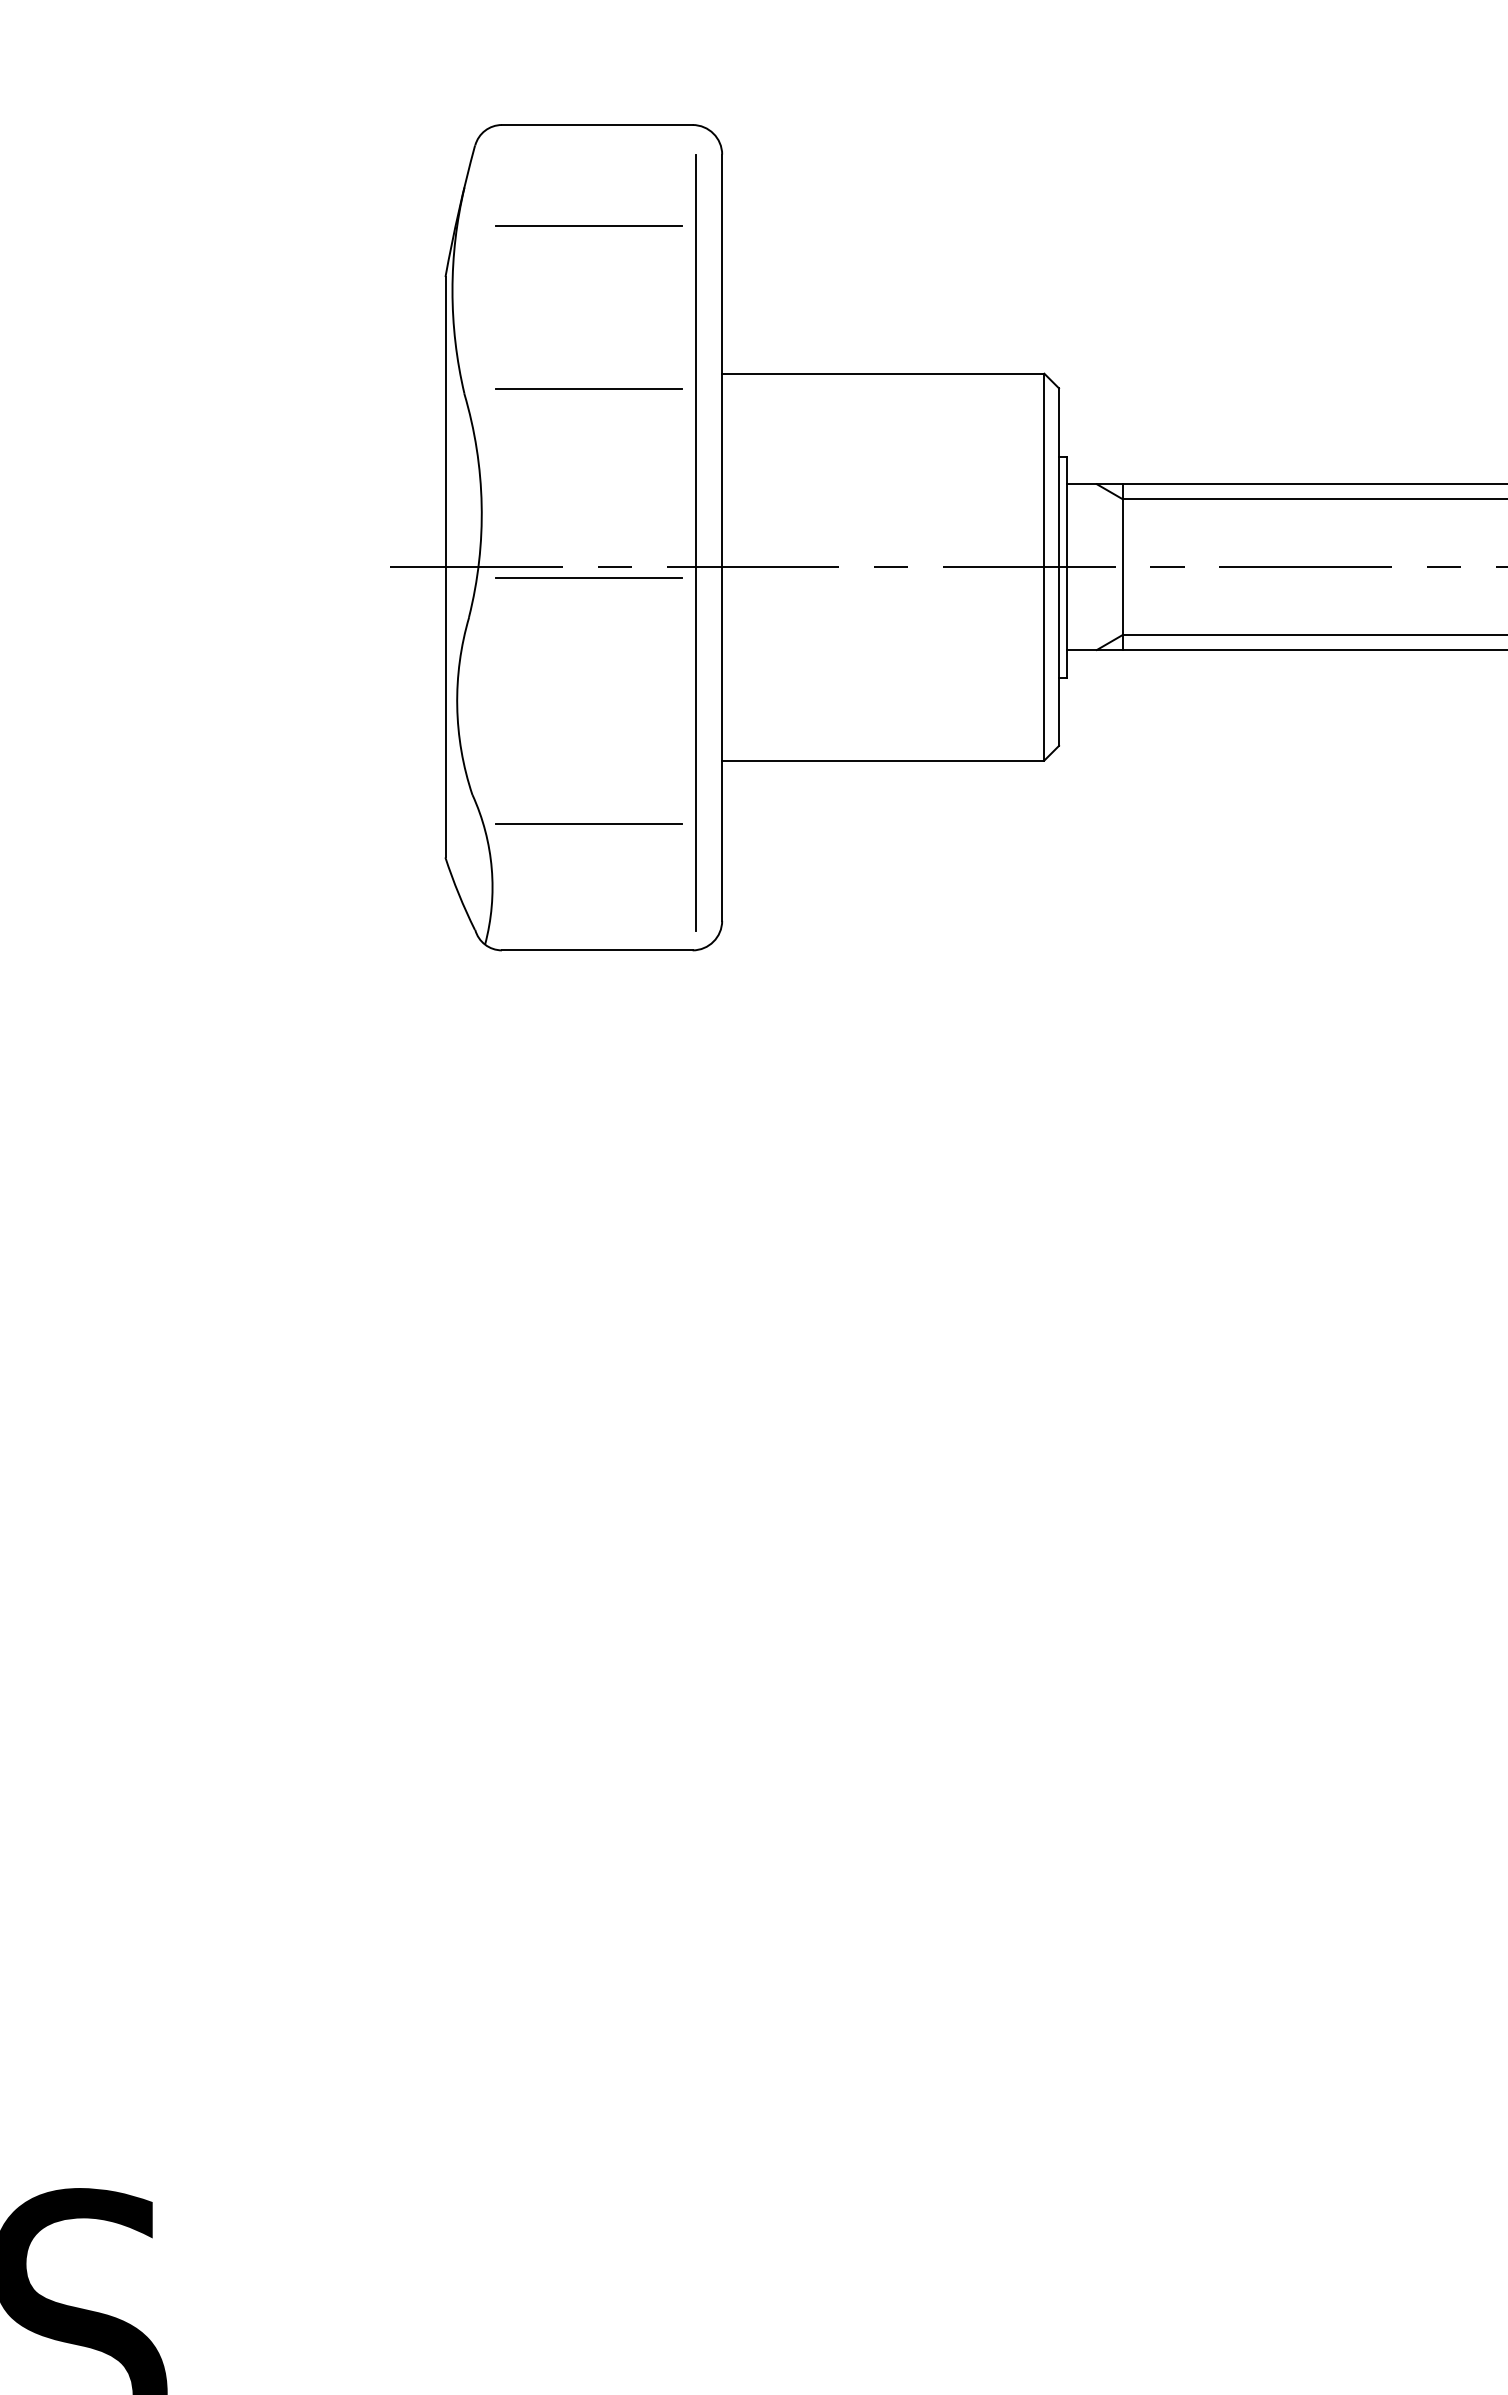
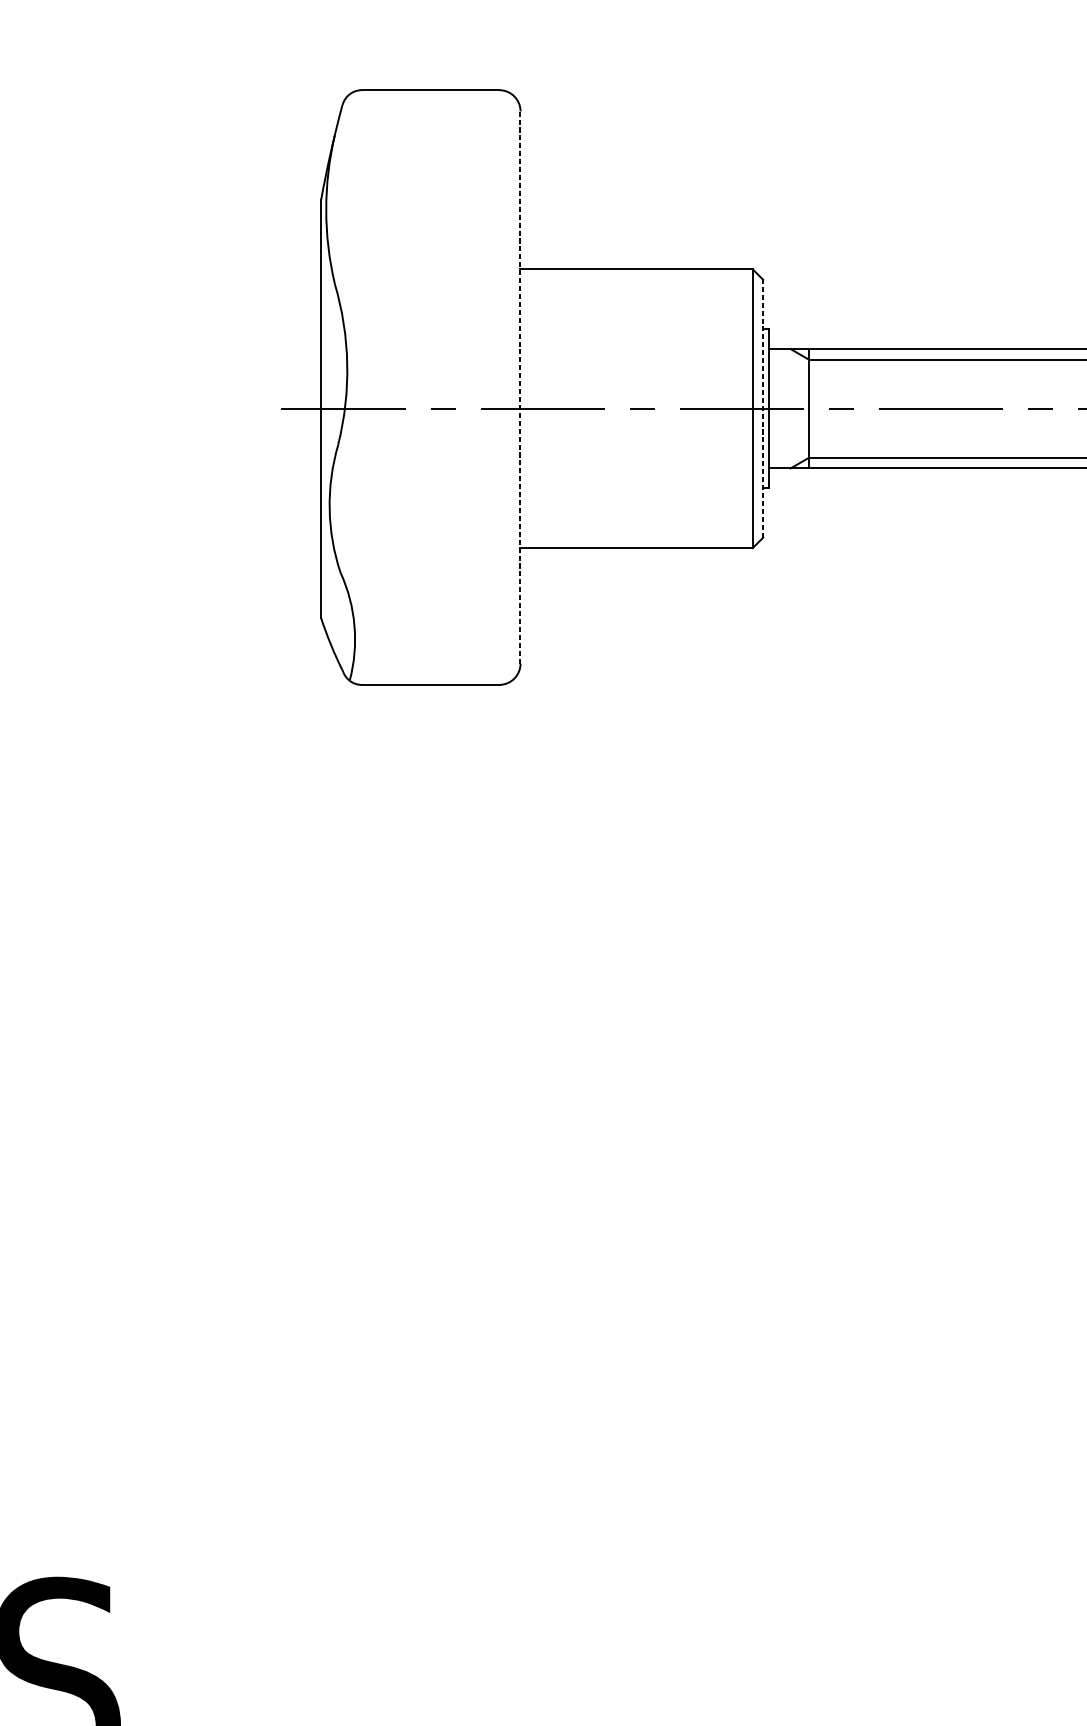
line: (588, 226) -> (424, 163), removed
line: (588, 388) -> (424, 280), removed
line: (721, 537) -> (520, 387), solid -> dashed
line: (695, 542) -> (501, 391), removed
line: (1059, 567) -> (763, 409), solid -> dashed
line: (588, 577) -> (424, 416), removed
line: (588, 824) -> (424, 594), removed

